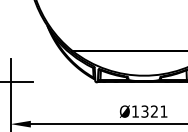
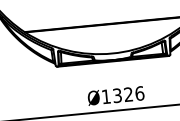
text: (163, 111) -> (139, 93), Ø1321 -> Ø1326

